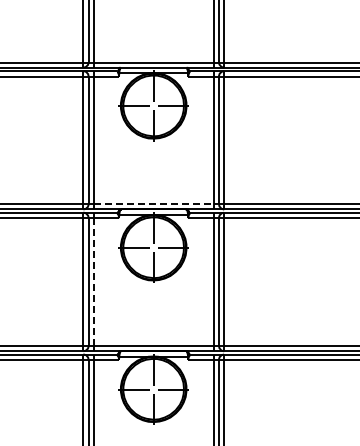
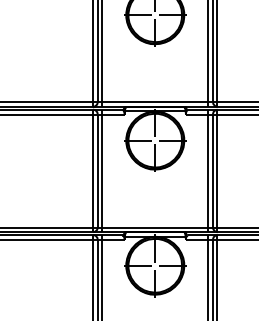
line: (154, 204) -> (155, 102), dashed -> solid
line: (93, 282) -> (102, 171), dashed -> solid

